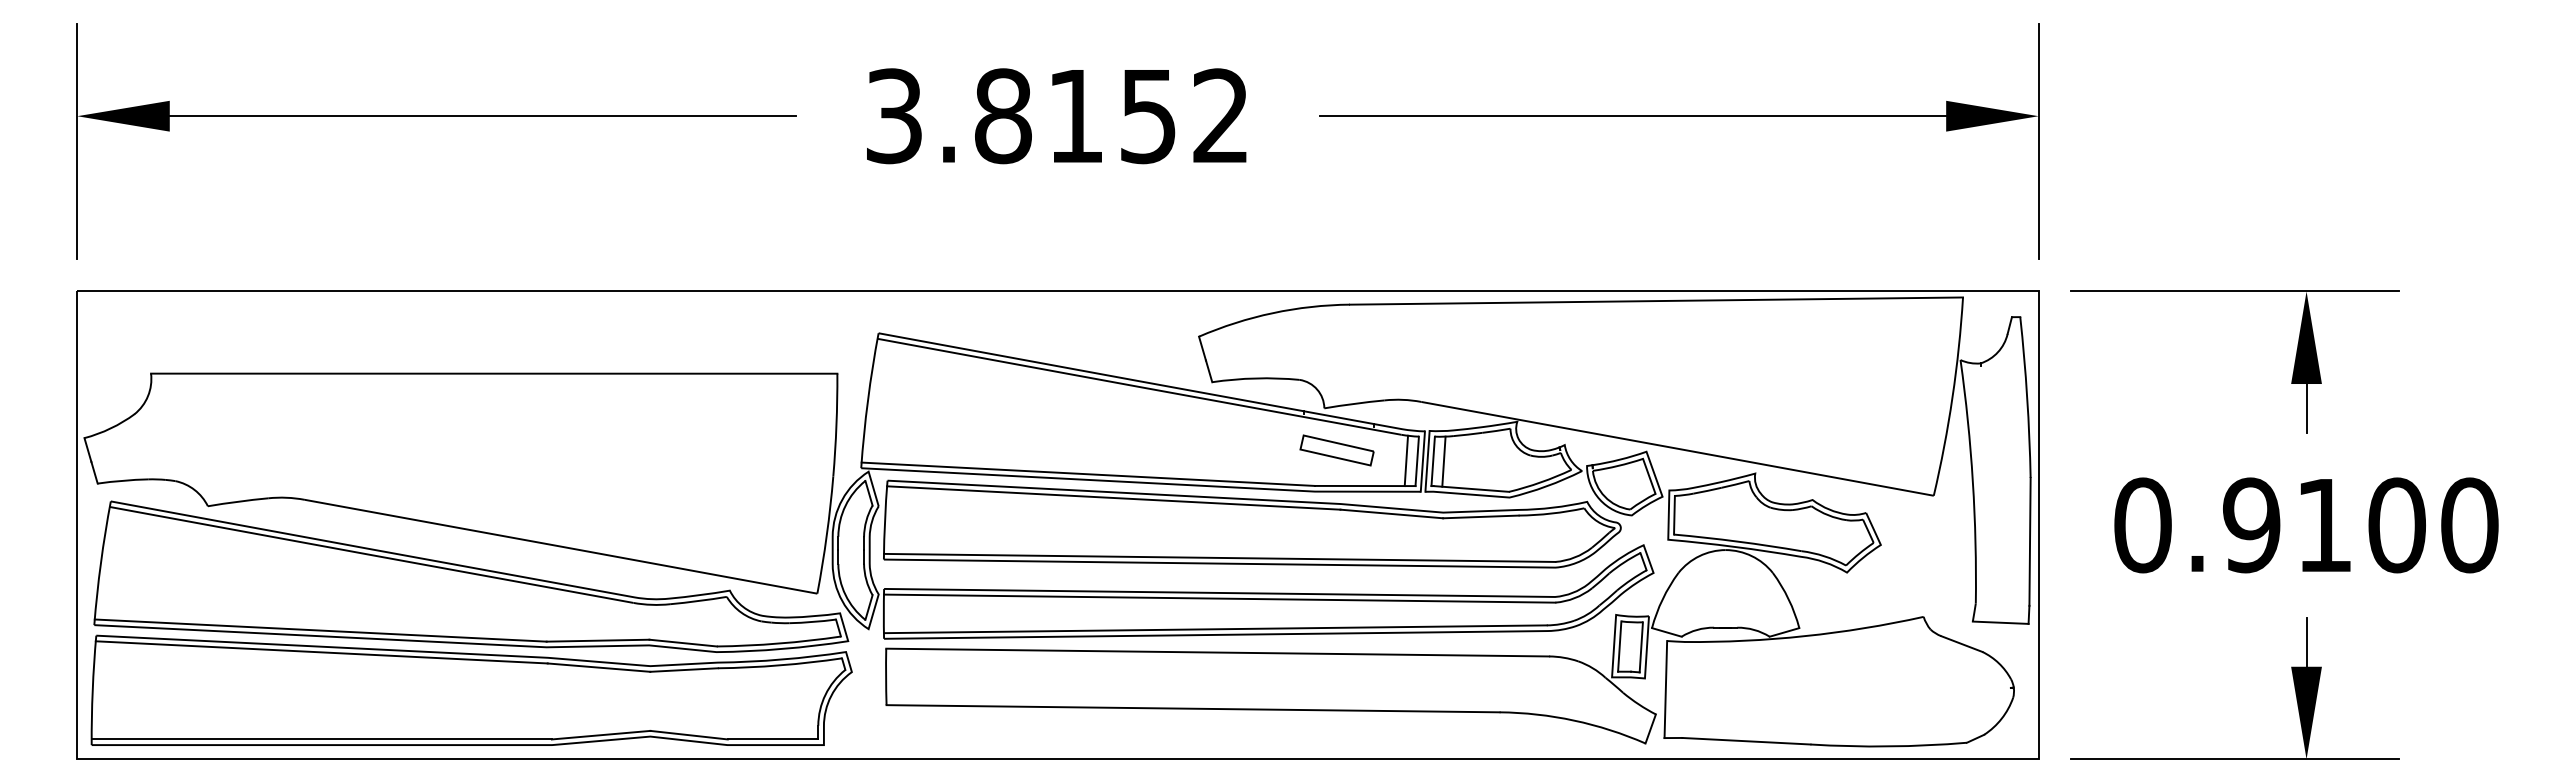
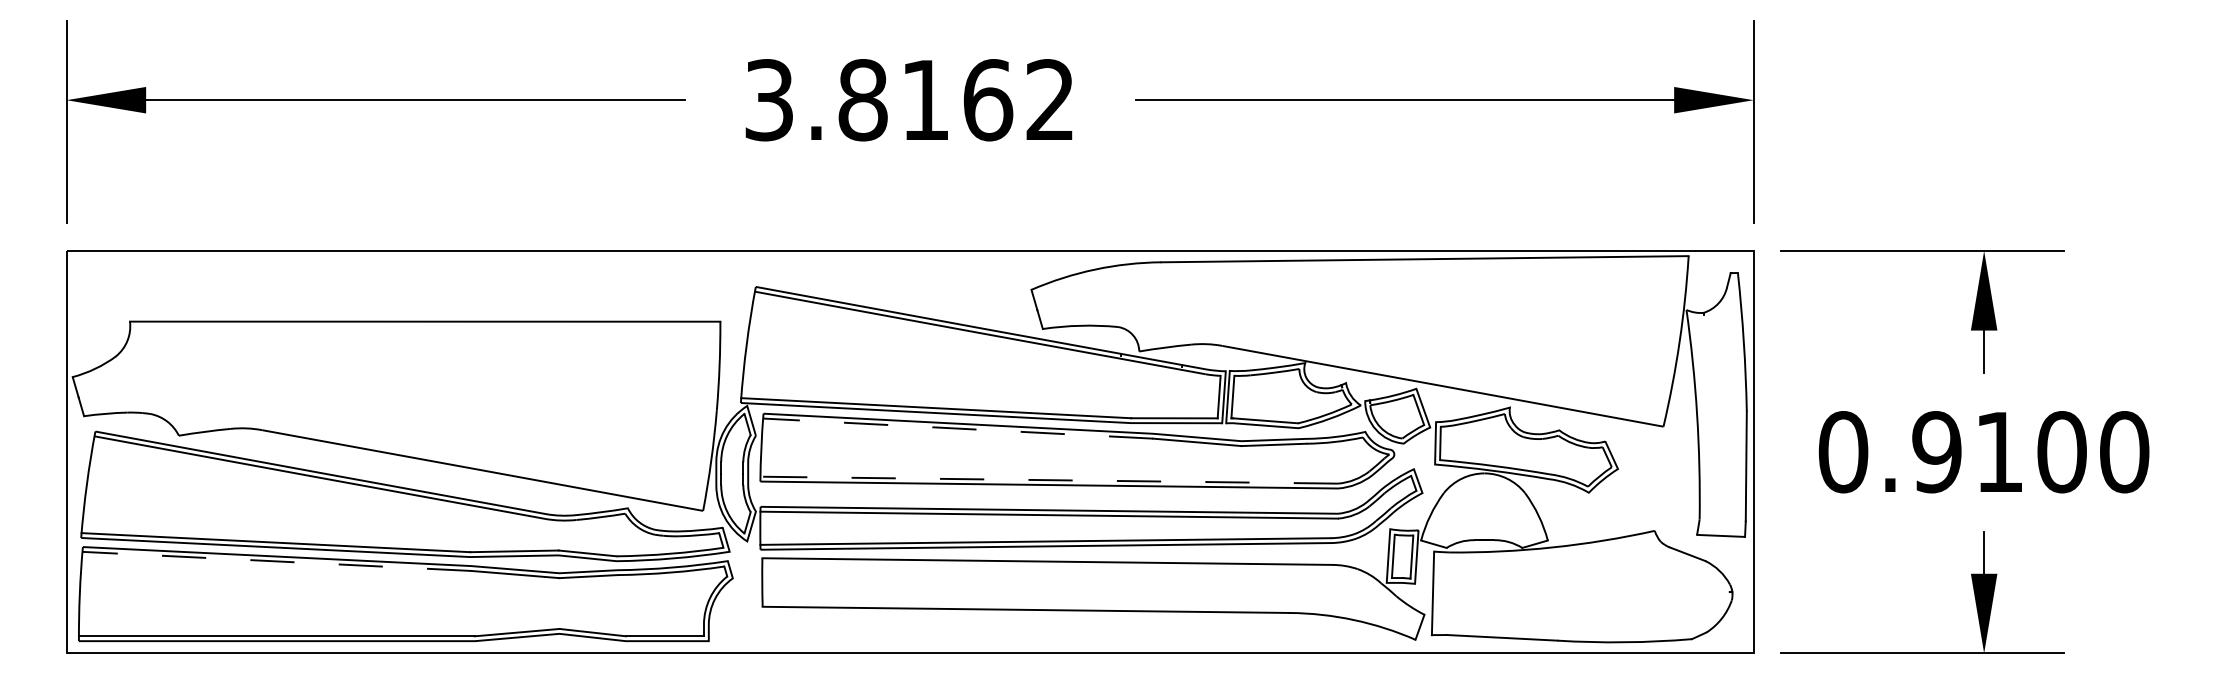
text: (1148, 116) -> (988, 100), 3.8152 -> 3.8162
part: (1336, 450) -> (1149, 387), removed
line: (1406, 460) -> (1209, 396), removed
line: (1443, 461) -> (1241, 397), removed
line: (1113, 498) -> (957, 429), solid -> dashed
line: (1219, 557) -> (1049, 479), solid -> dashed
line: (321, 652) -> (276, 561), solid -> dashed

